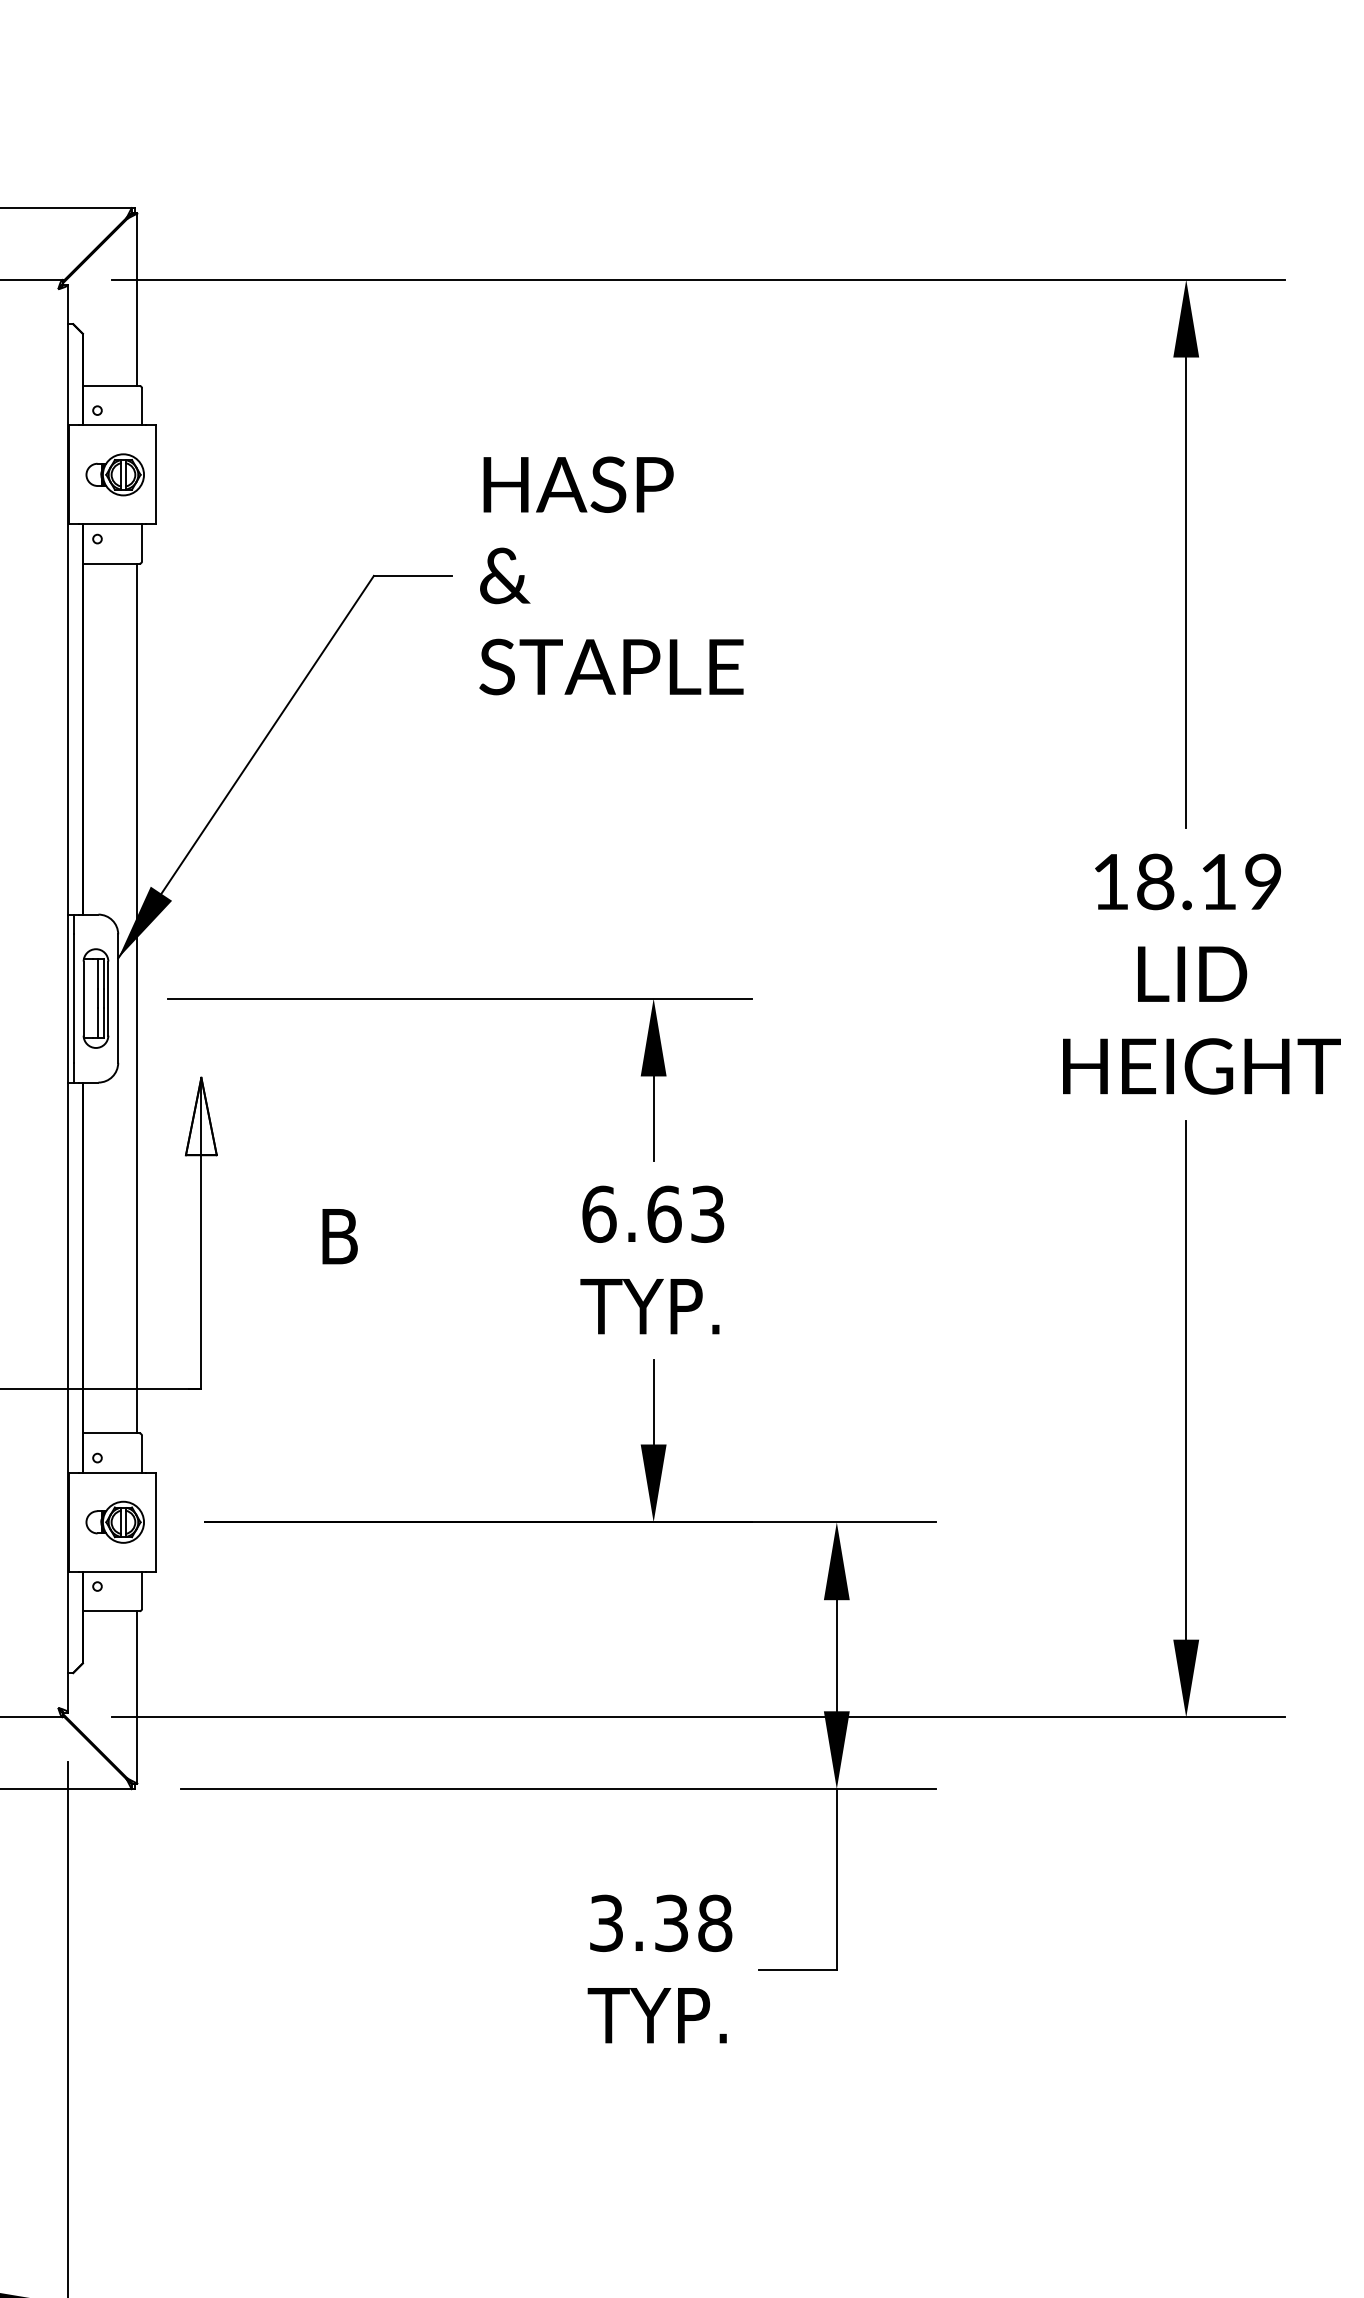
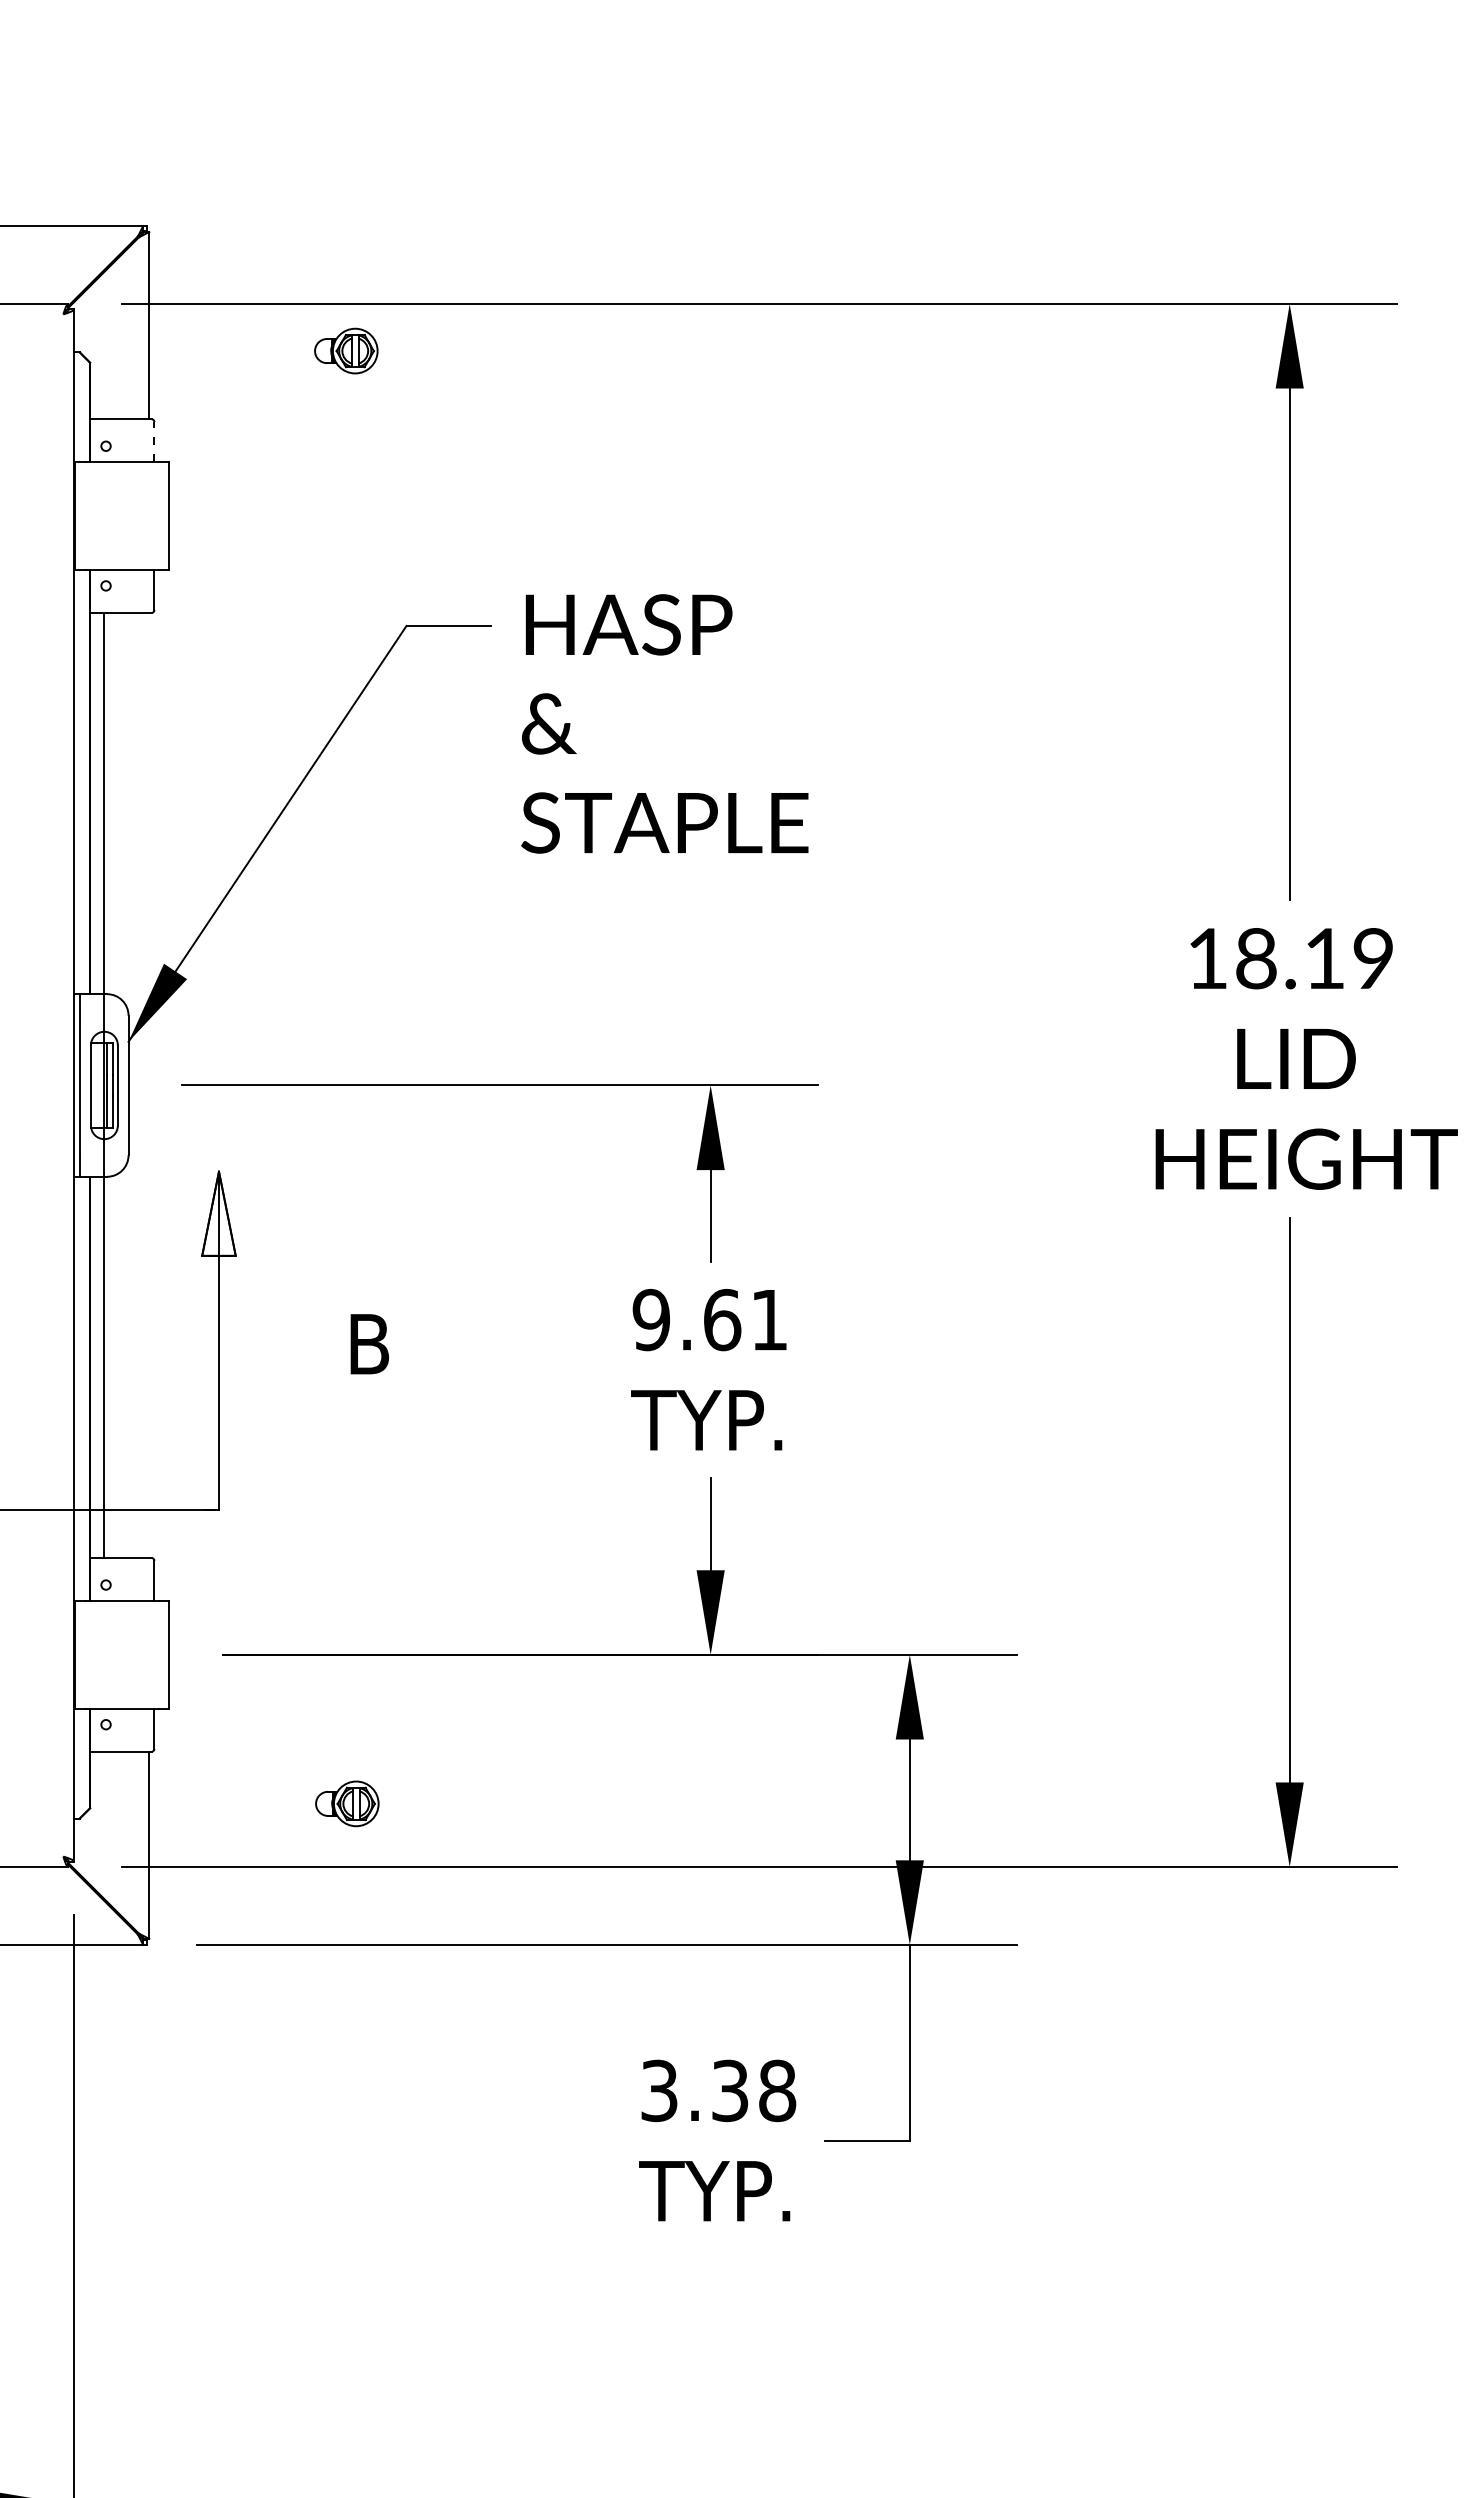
line: (142, 406) -> (154, 441), solid -> dashed
part: (115, 474) -> (346, 350), moved
text: (611, 575) -> (664, 723), moved
line: (137, 998) -> (104, 1085), moved
text: (652, 1213) -> (709, 1319), 6.63 -> 9.61
part: (115, 1521) -> (347, 1803), moved

